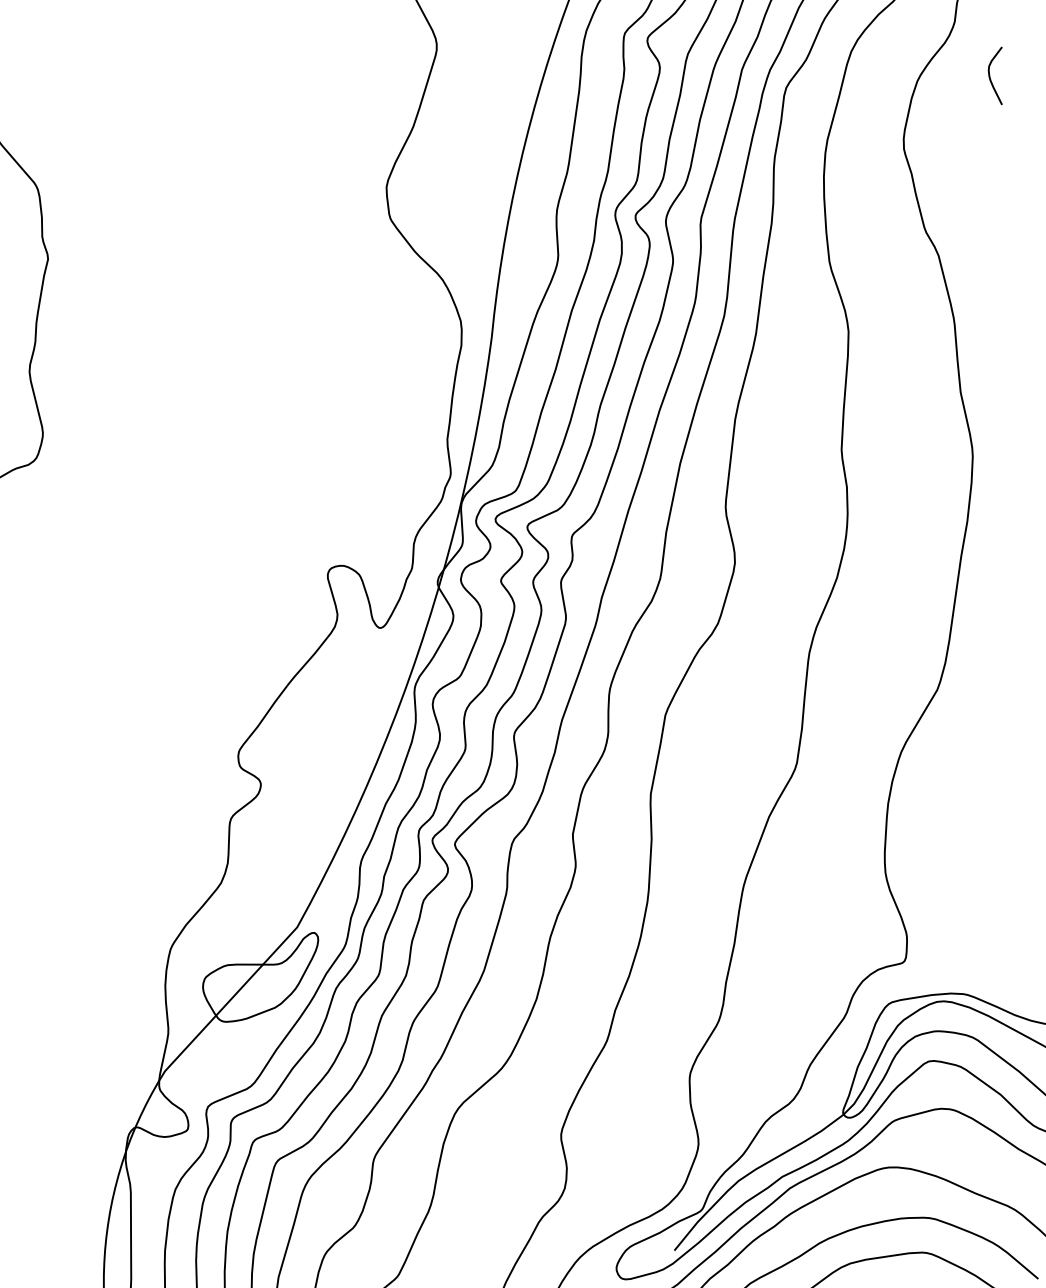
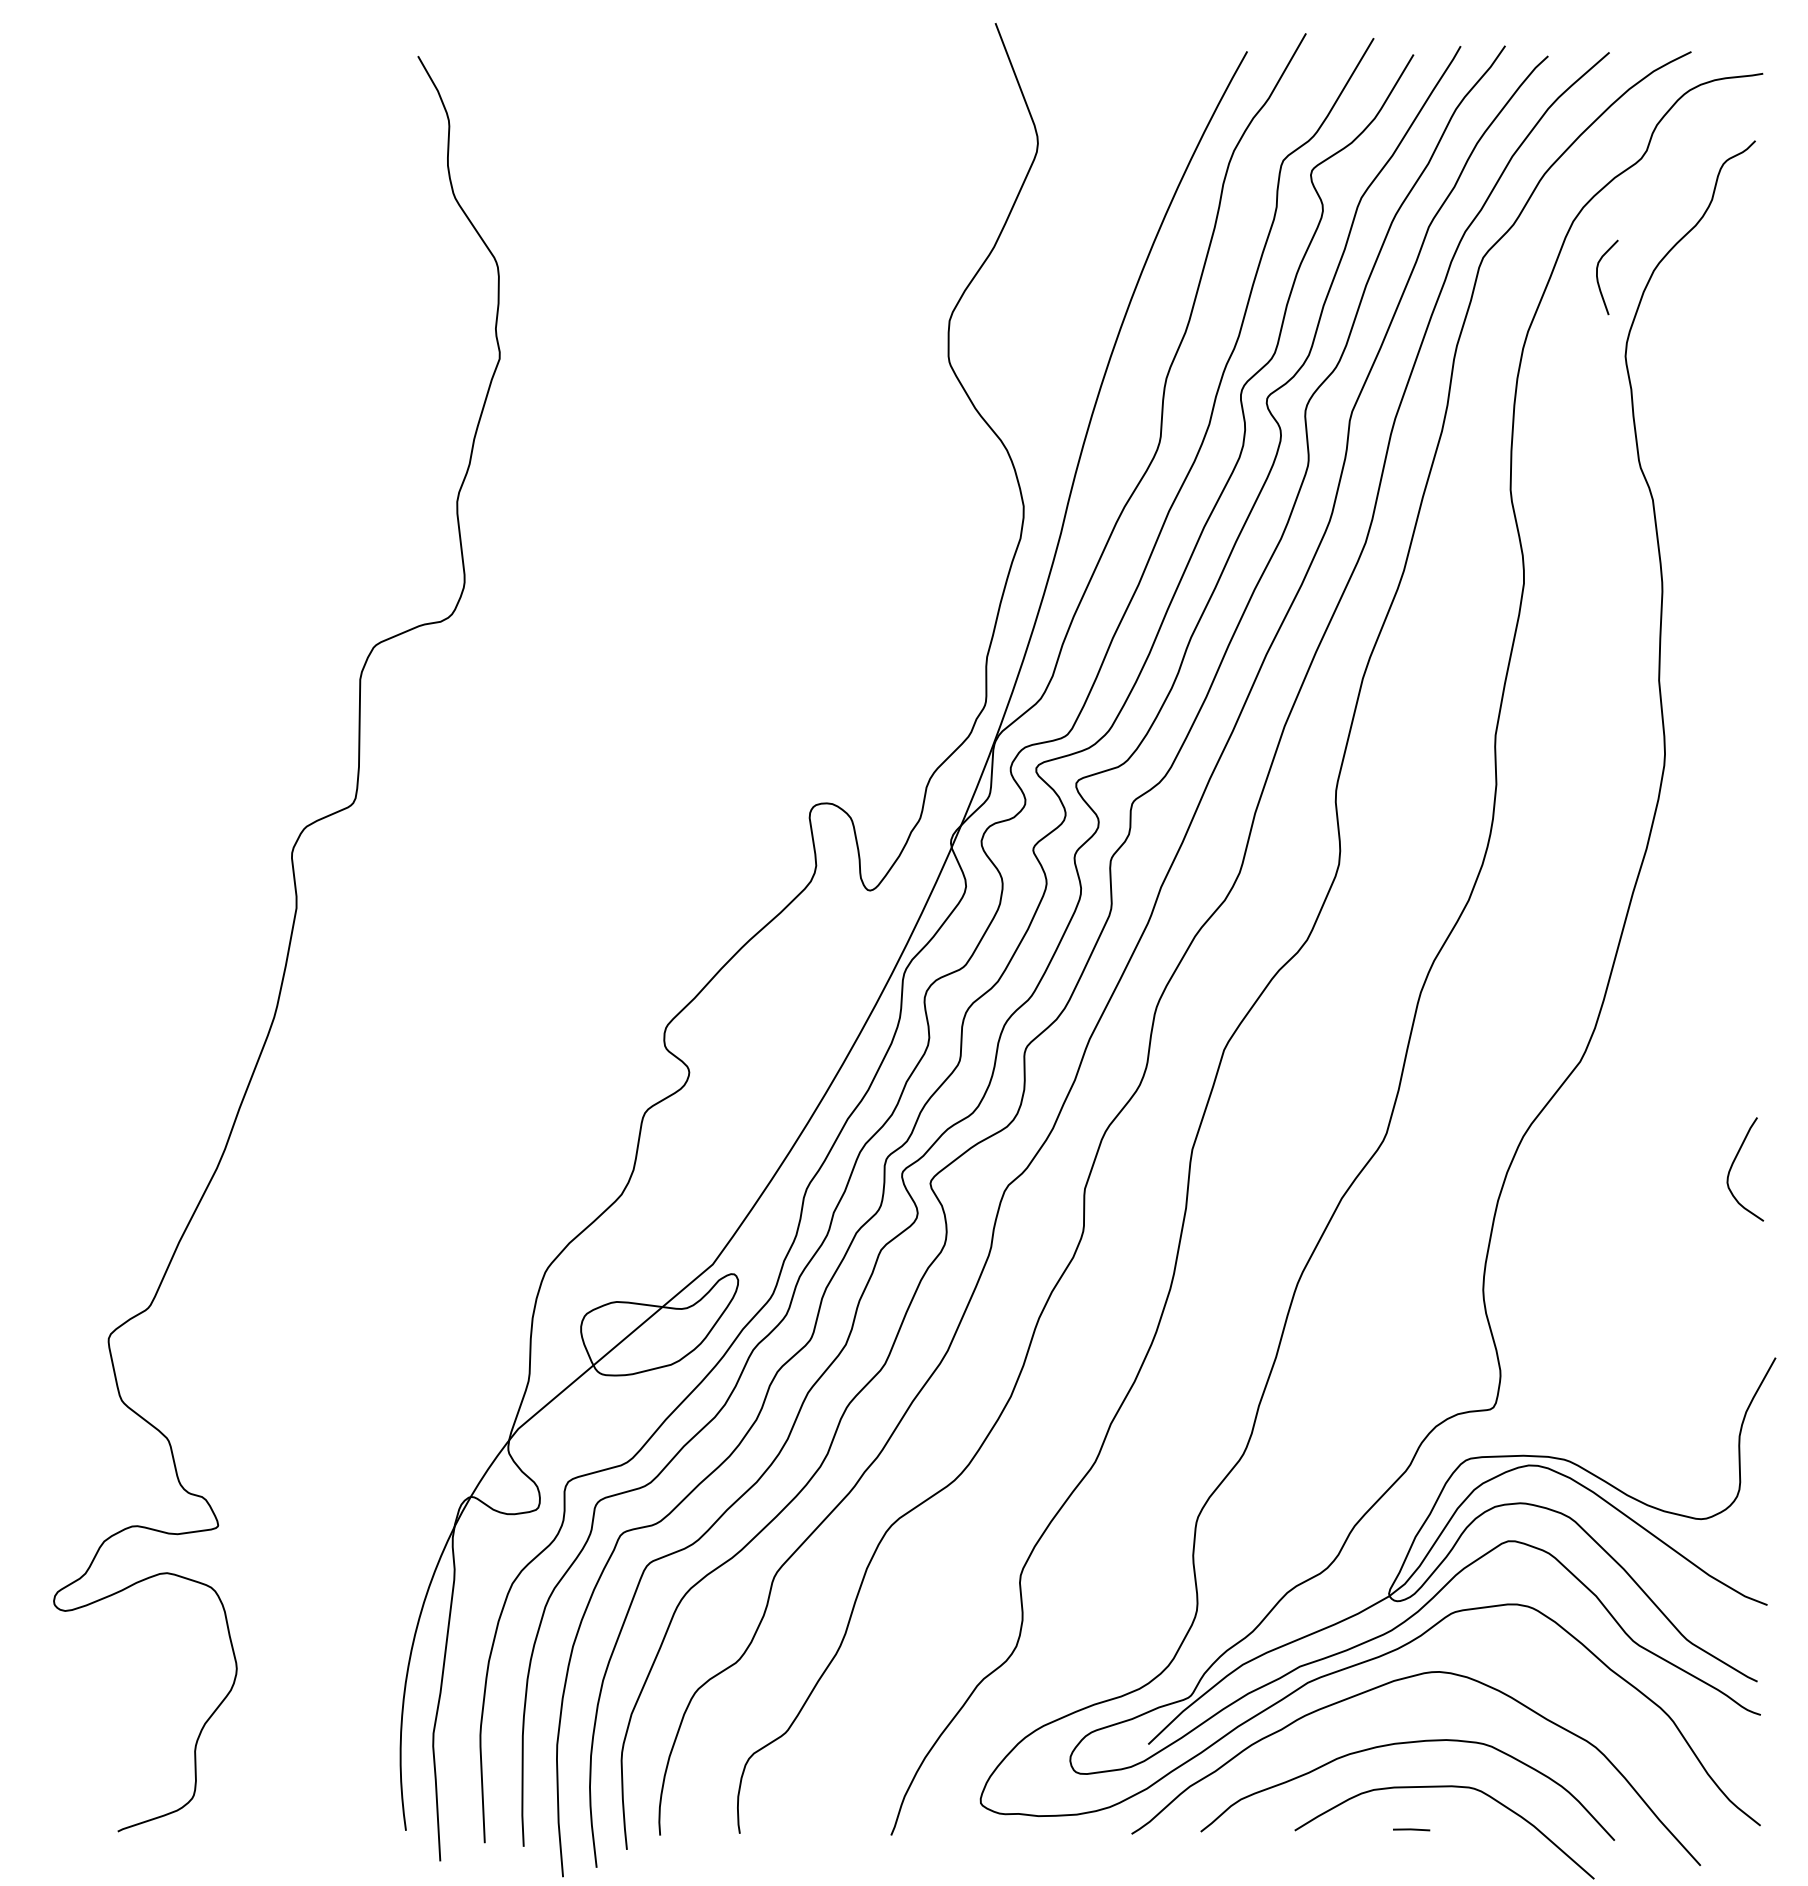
curve: (990, 77) -> (1598, 277), moved

